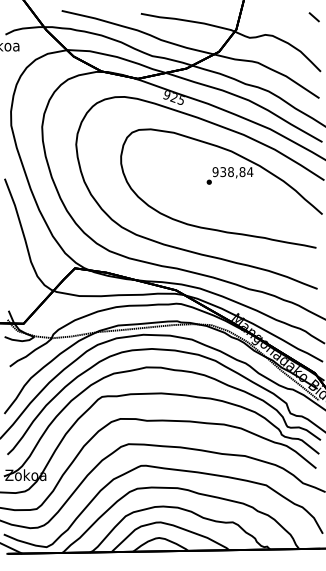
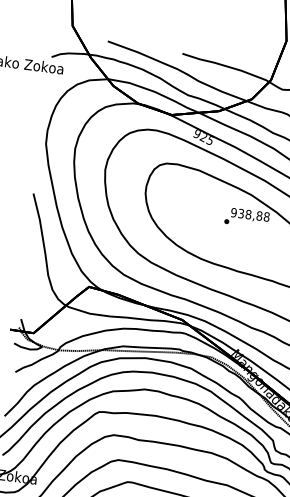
text: (249, 172) -> (266, 217), 938,84 -> 938,88

